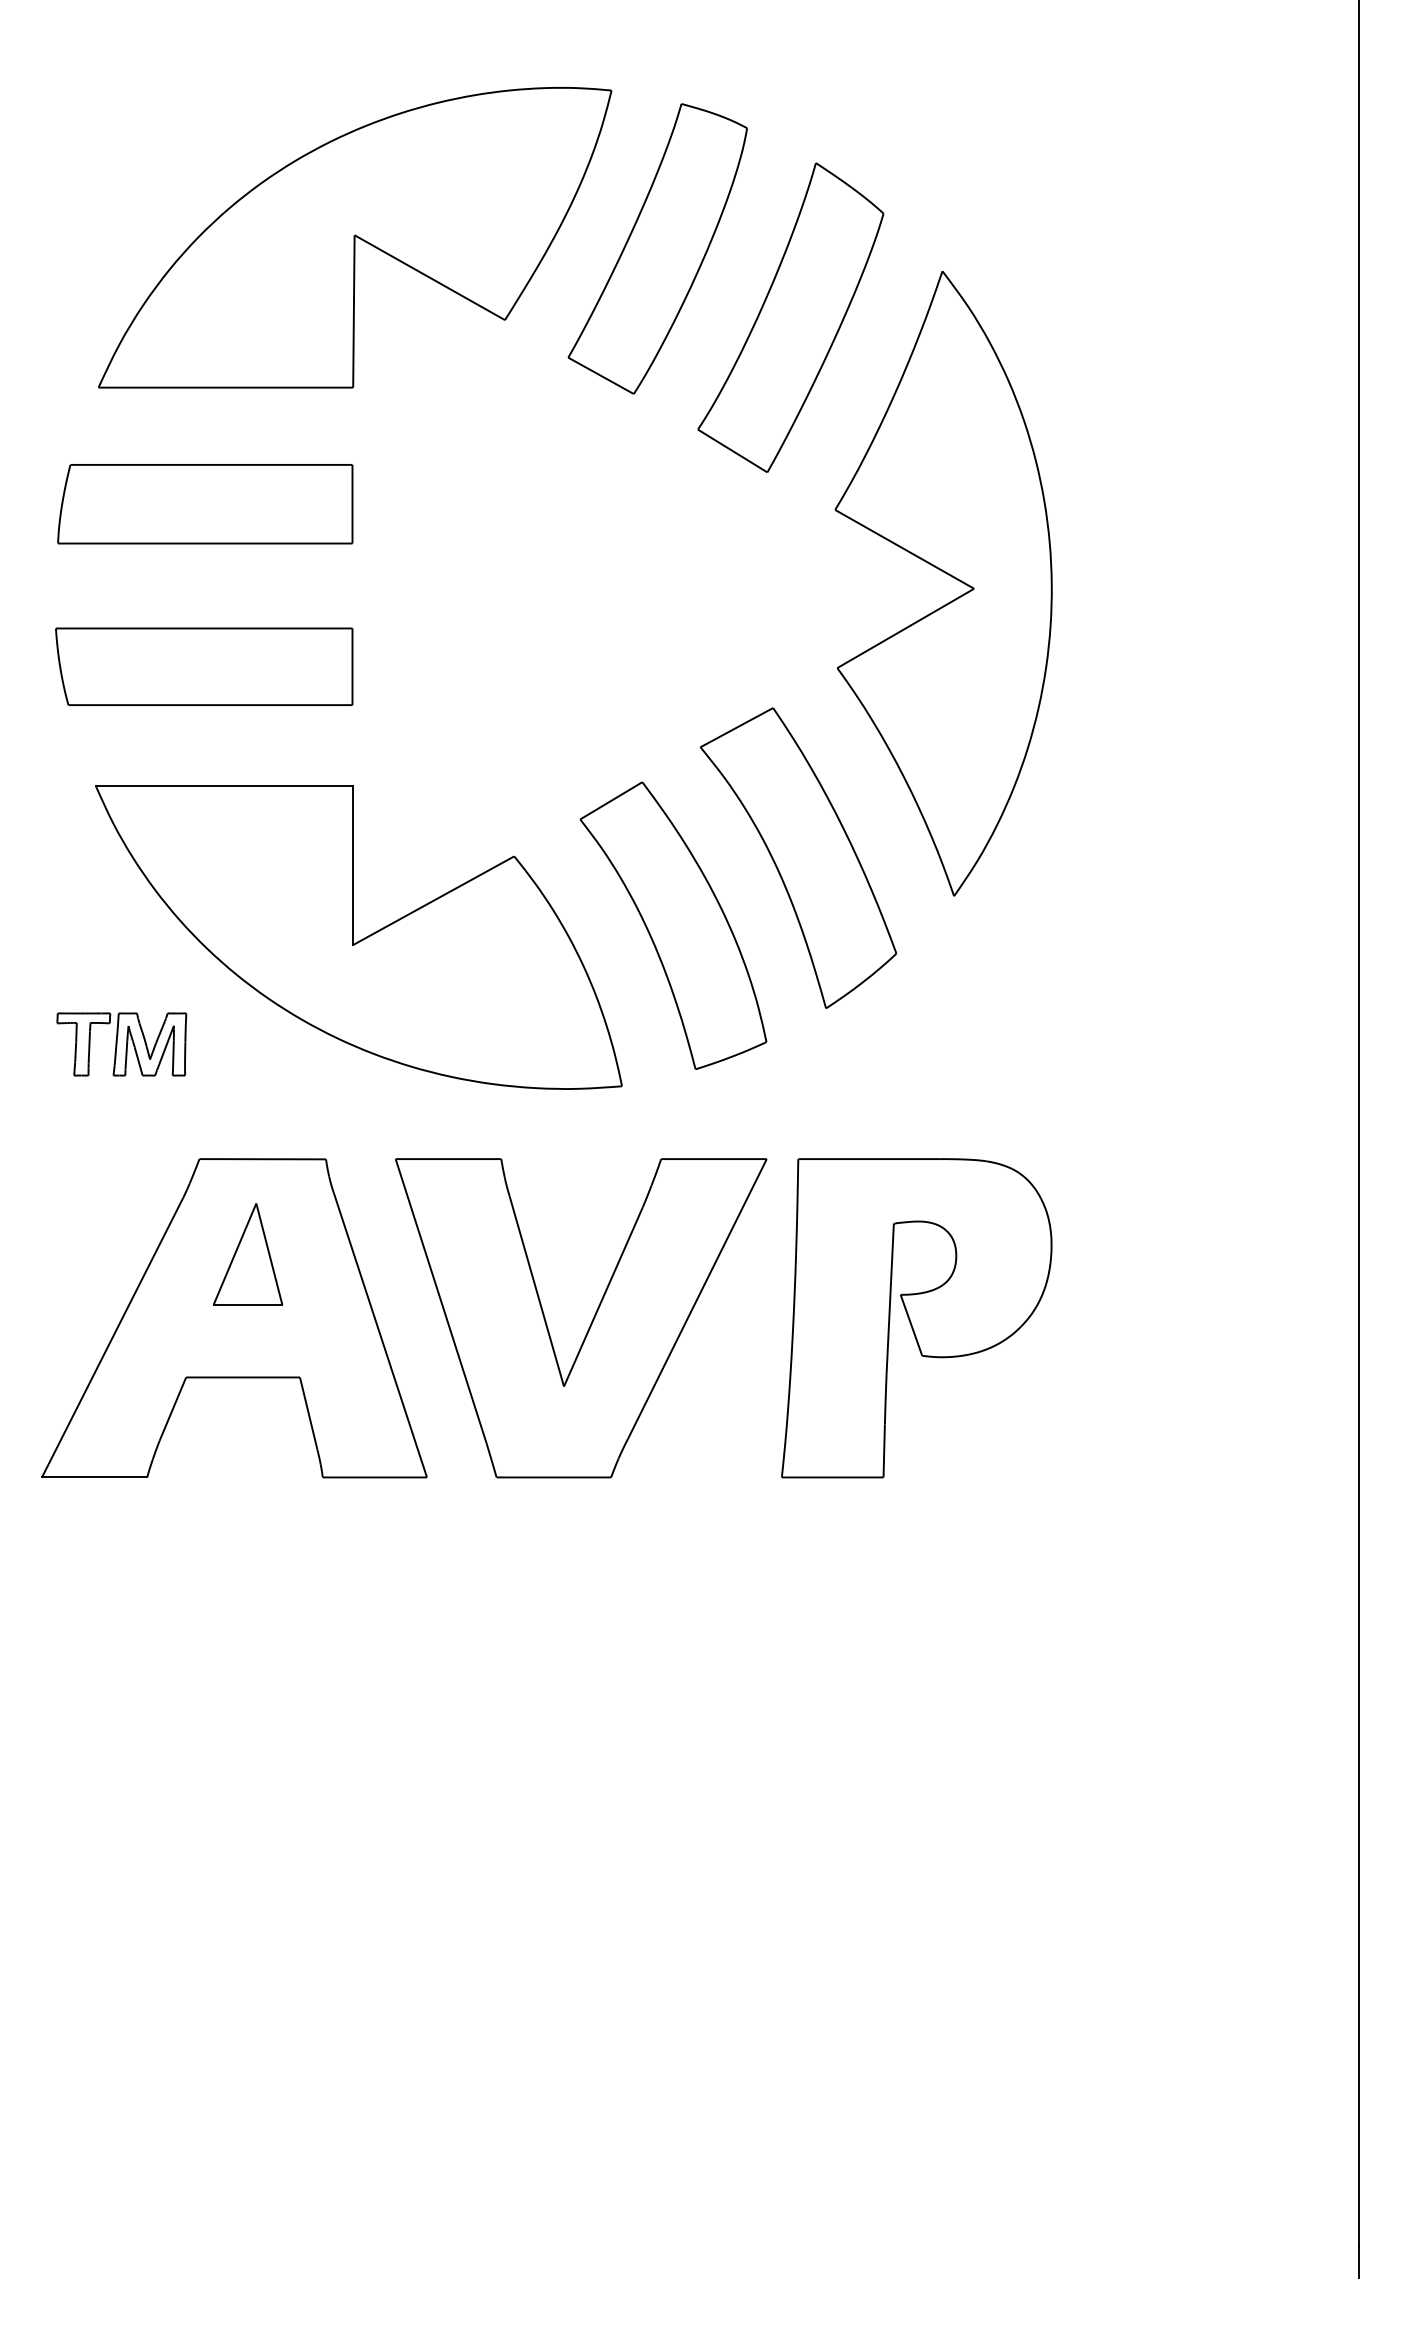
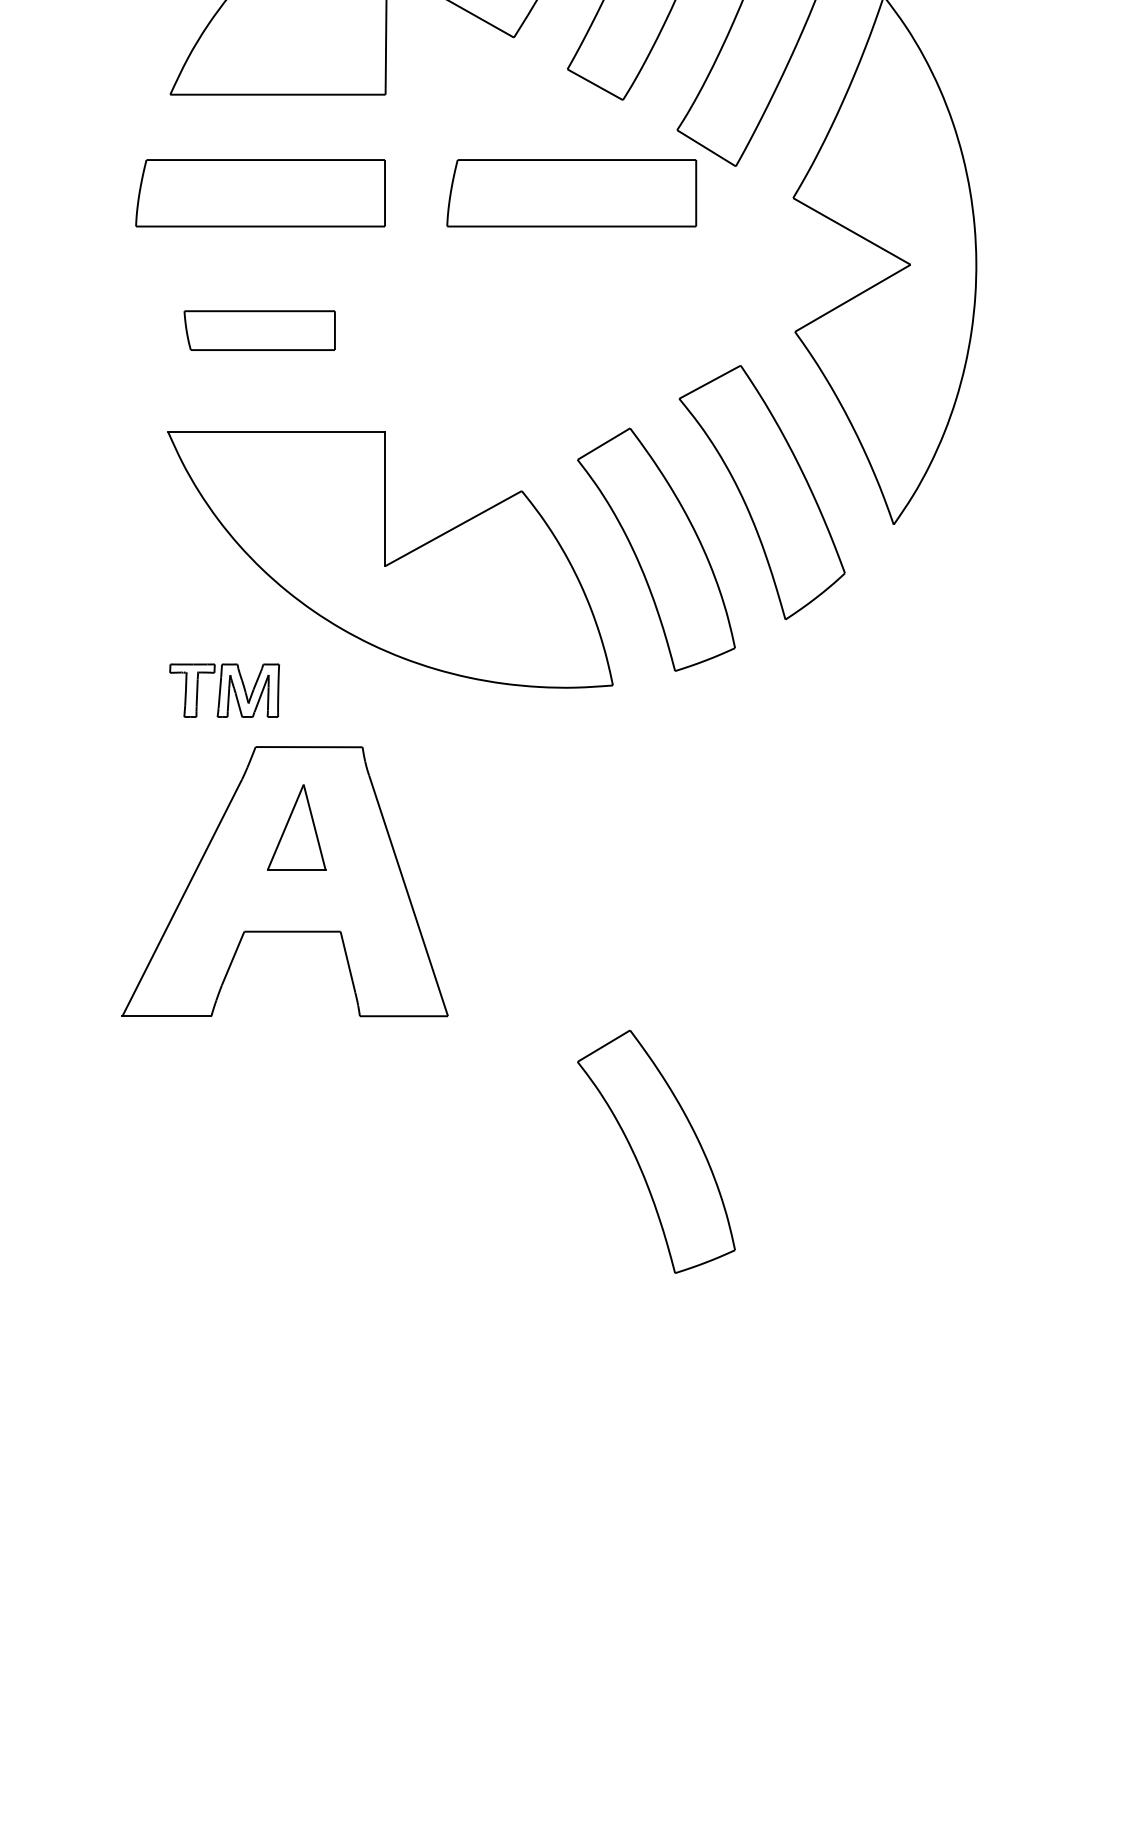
part: (573, 504) -> (571, 193), added
part: (204, 666) -> (259, 330), size x0.6
part: (121, 1044) -> (224, 690), moved
part: (916, 1318) -> (861, 881), removed
part: (590, 1323) -> (586, 886), removed
part: (673, 1637) -> (656, 1151), added

